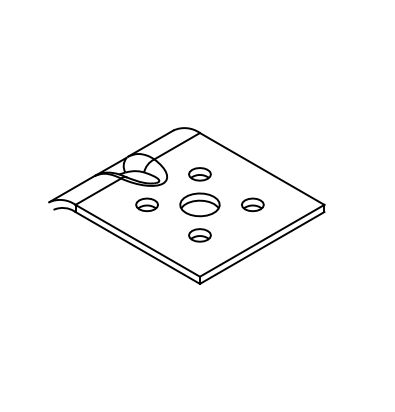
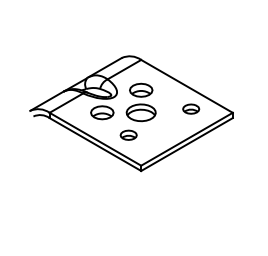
part: (199, 174) -> (140, 90), size x1.4
part: (146, 204) -> (101, 112), size x1.4
part: (252, 204) -> (190, 108), moved
part: (199, 235) -> (128, 135), moved

